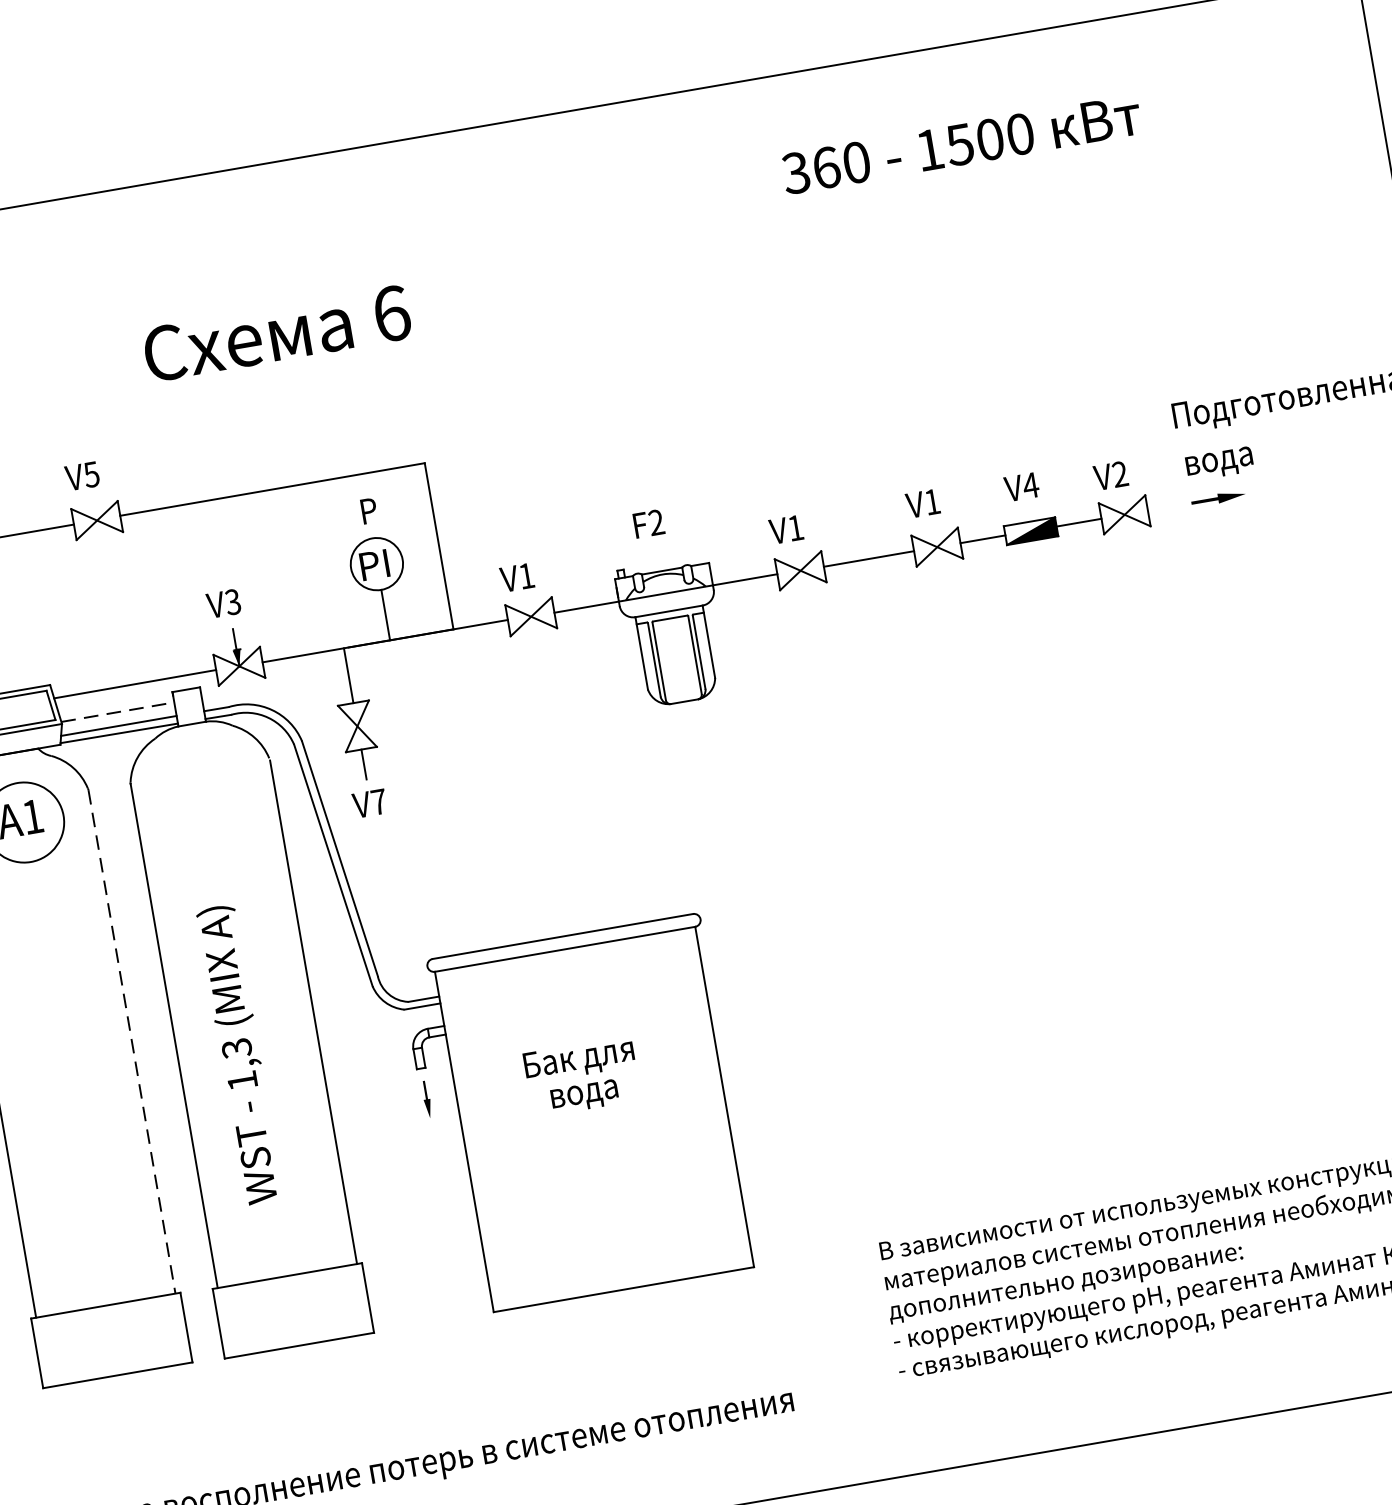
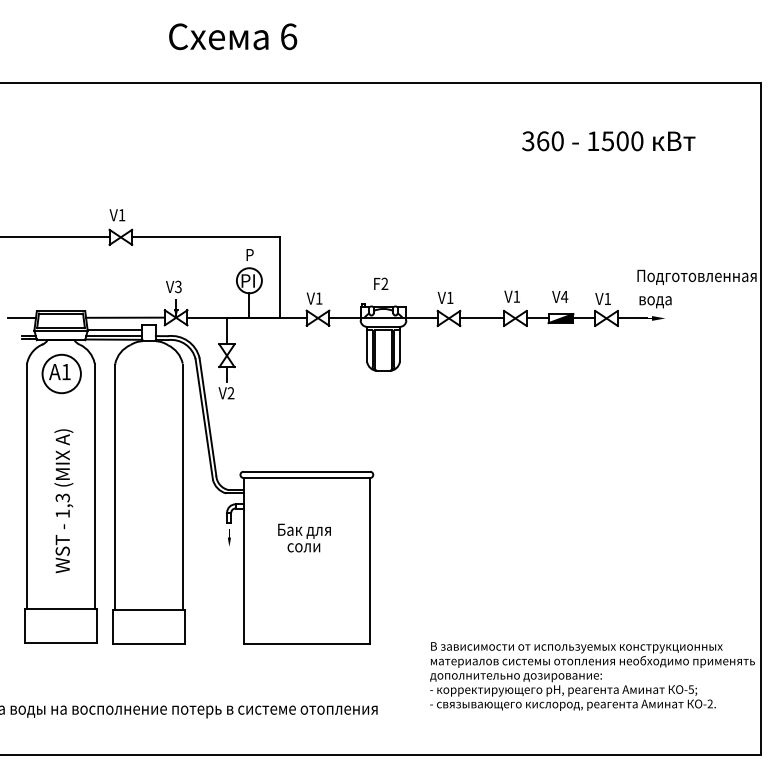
text: (961, 145) -> (608, 141), moved
text: (277, 332) -> (233, 36), moved
text: (1119, 473) -> (607, 298), V2 -> V1
text: (90, 475) -> (121, 215), V5 -> V1
line: (1176, 506) -> (631, 318), added
line: (118, 711) -> (115, 329), dashed -> solid
text: (378, 802) -> (230, 393), V7 -> V2
line: (131, 1042) -> (94, 486), dashed -> solid
text: (239, 1055) -> (63, 501), moved
text: (583, 1097) -> (303, 549), вода -> соли

